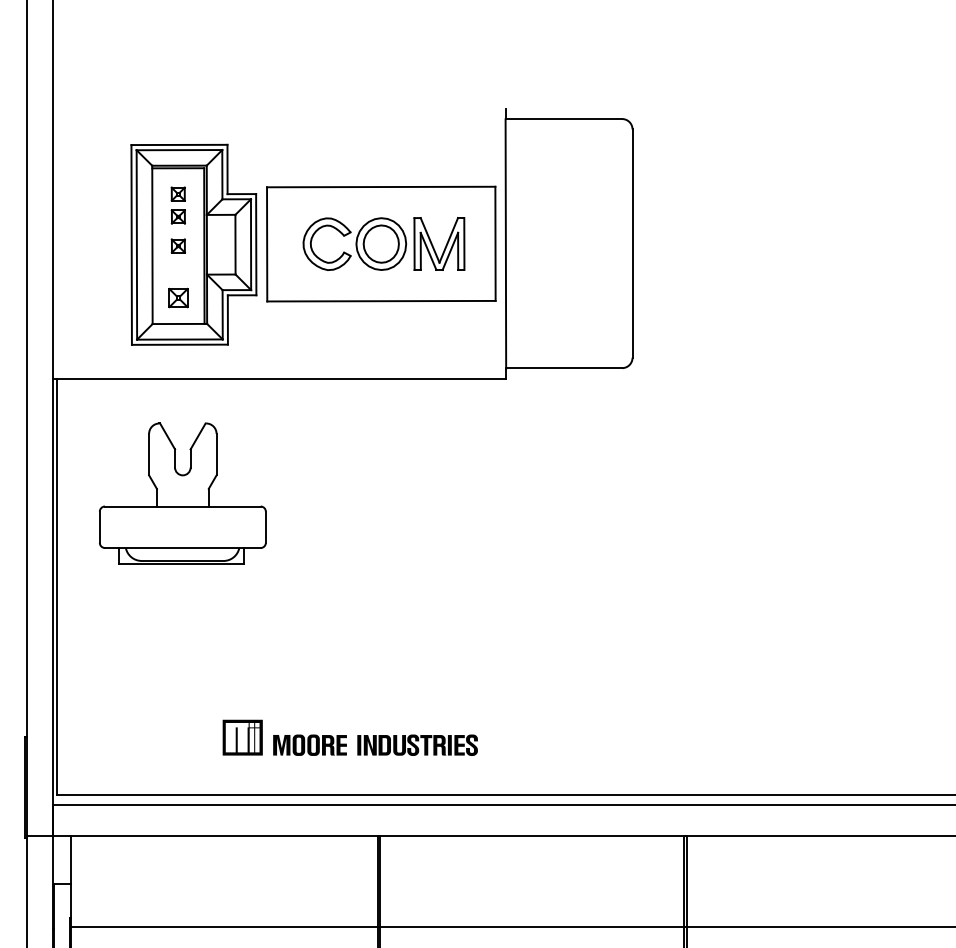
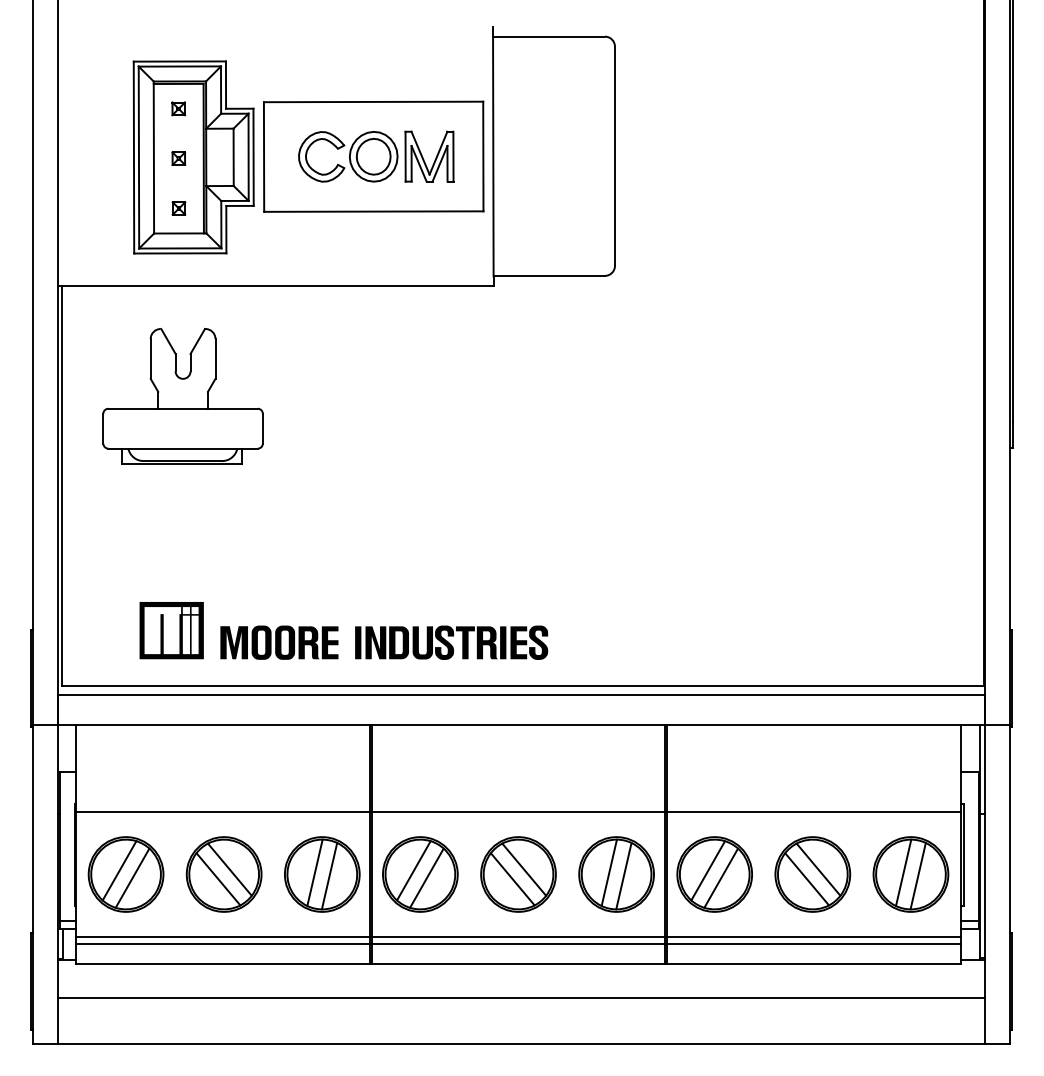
part: (178, 216) -> (178, 130), removed
part: (178, 297) -> (178, 208), size x0.71
part: (349, 737) -> (343, 630), size x1.67

